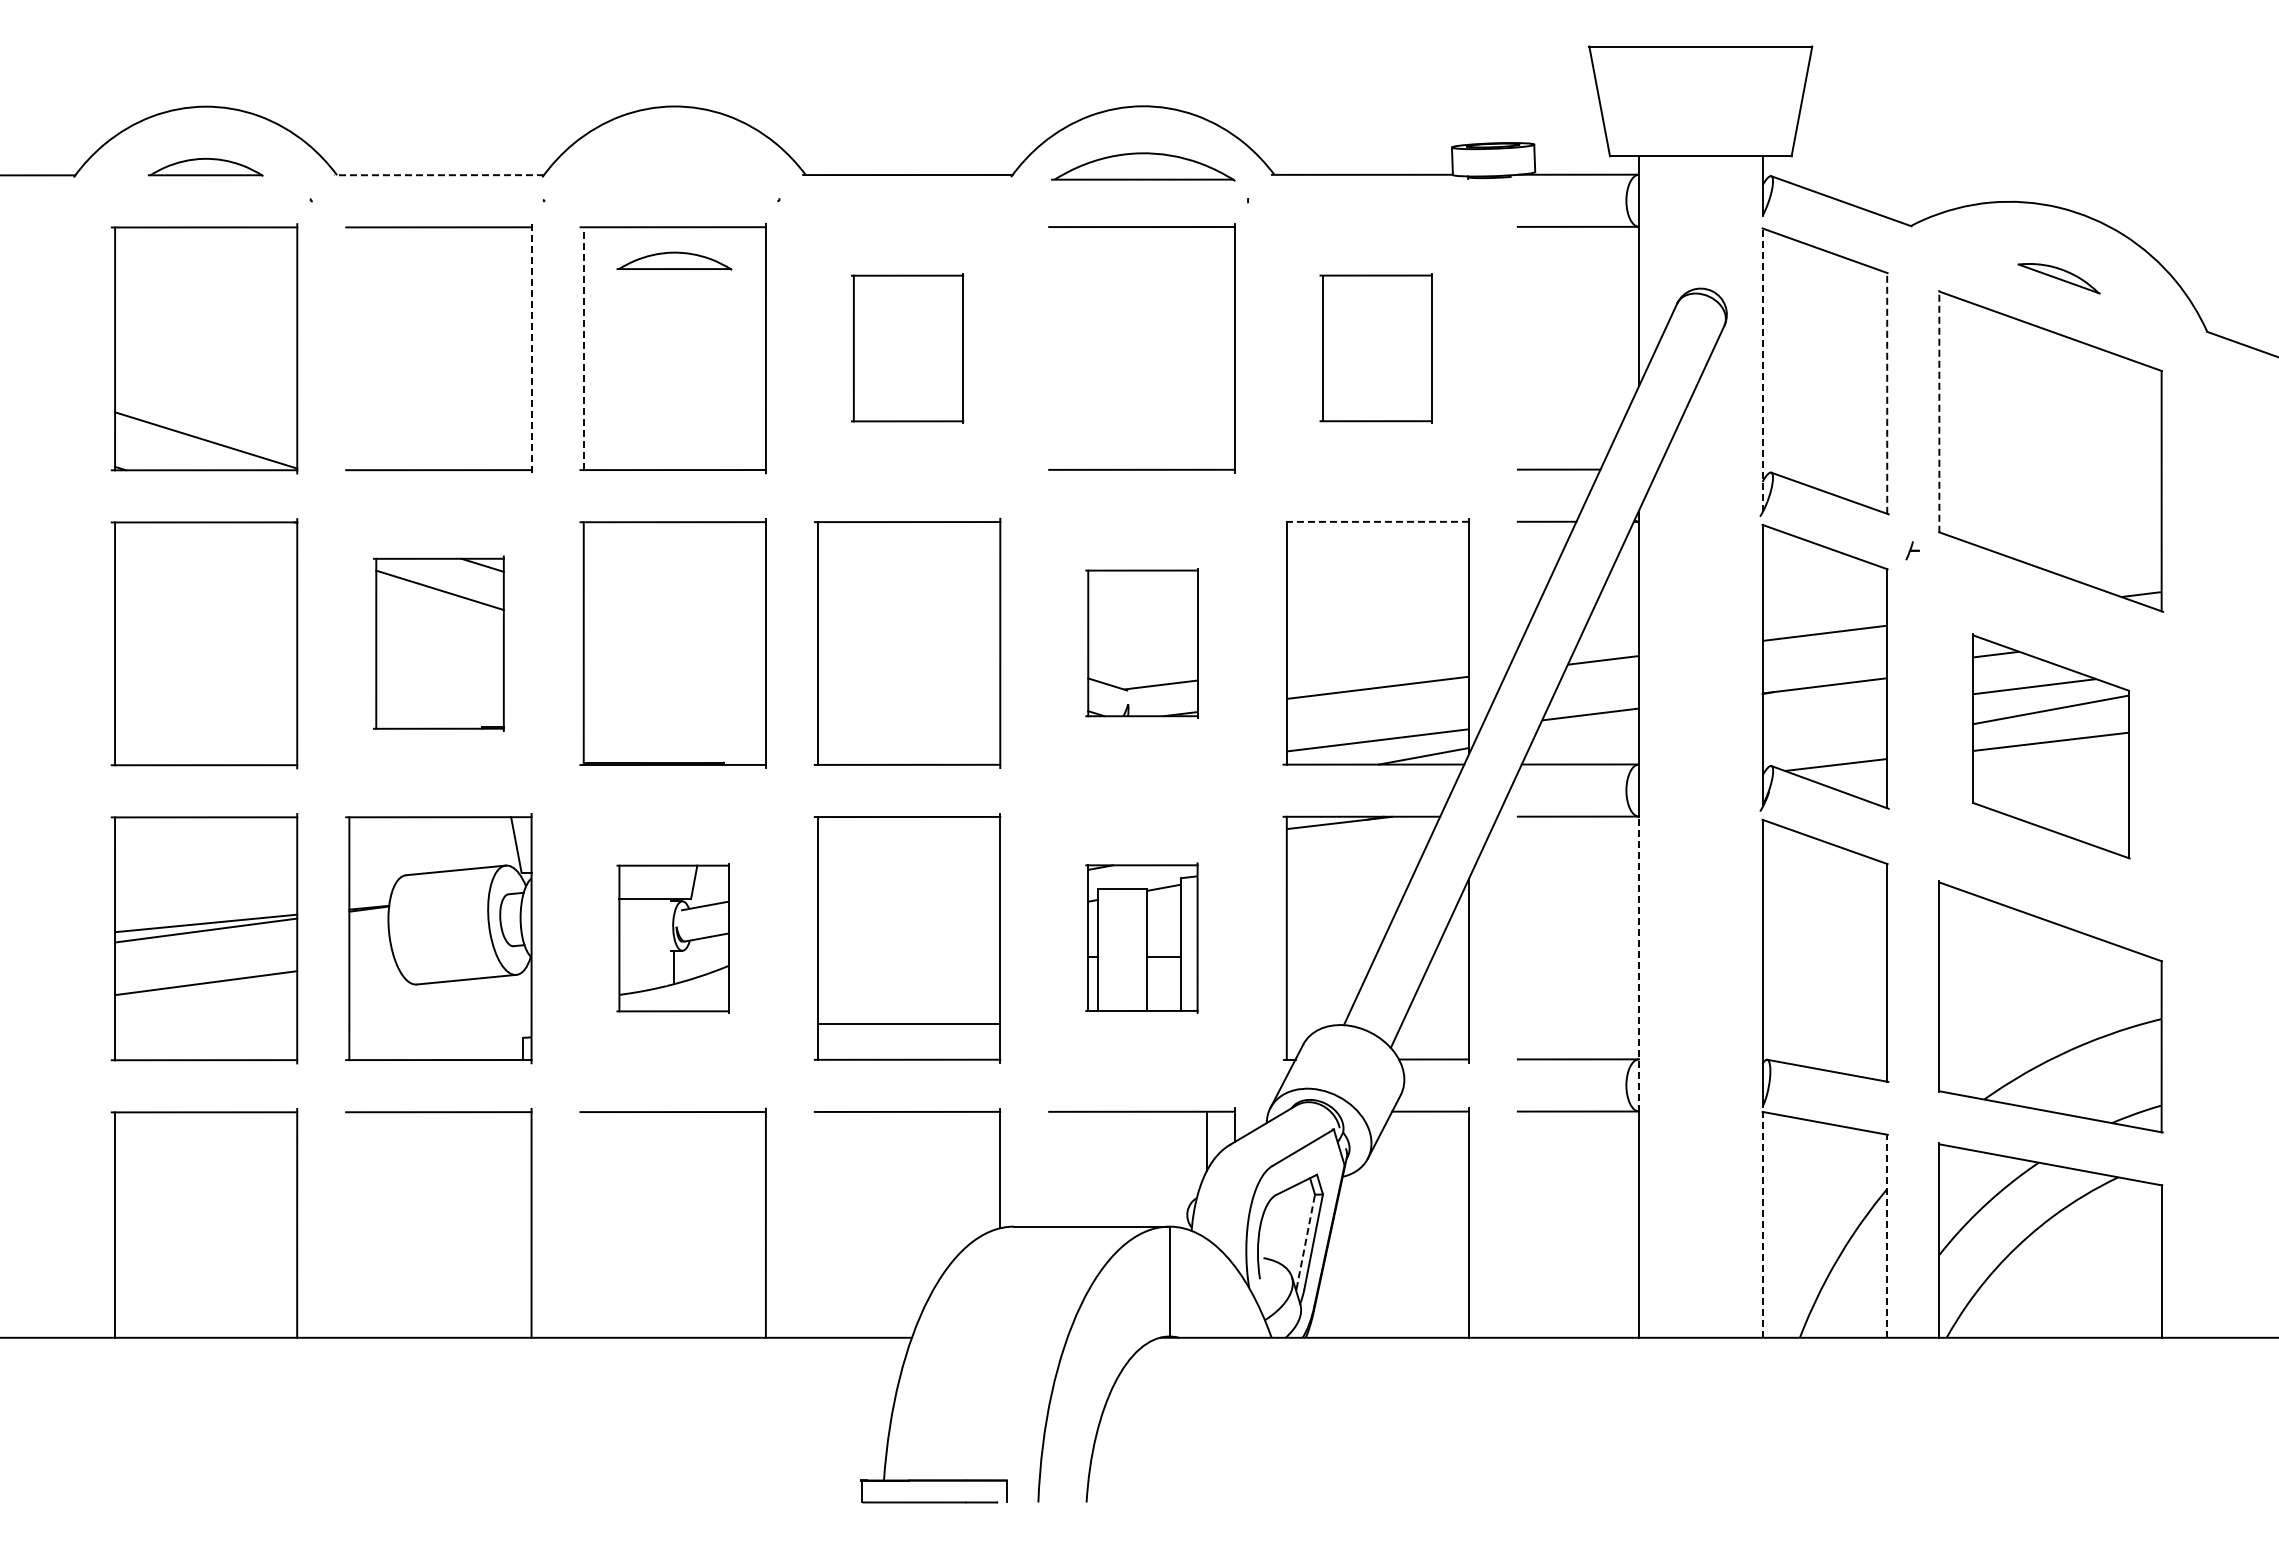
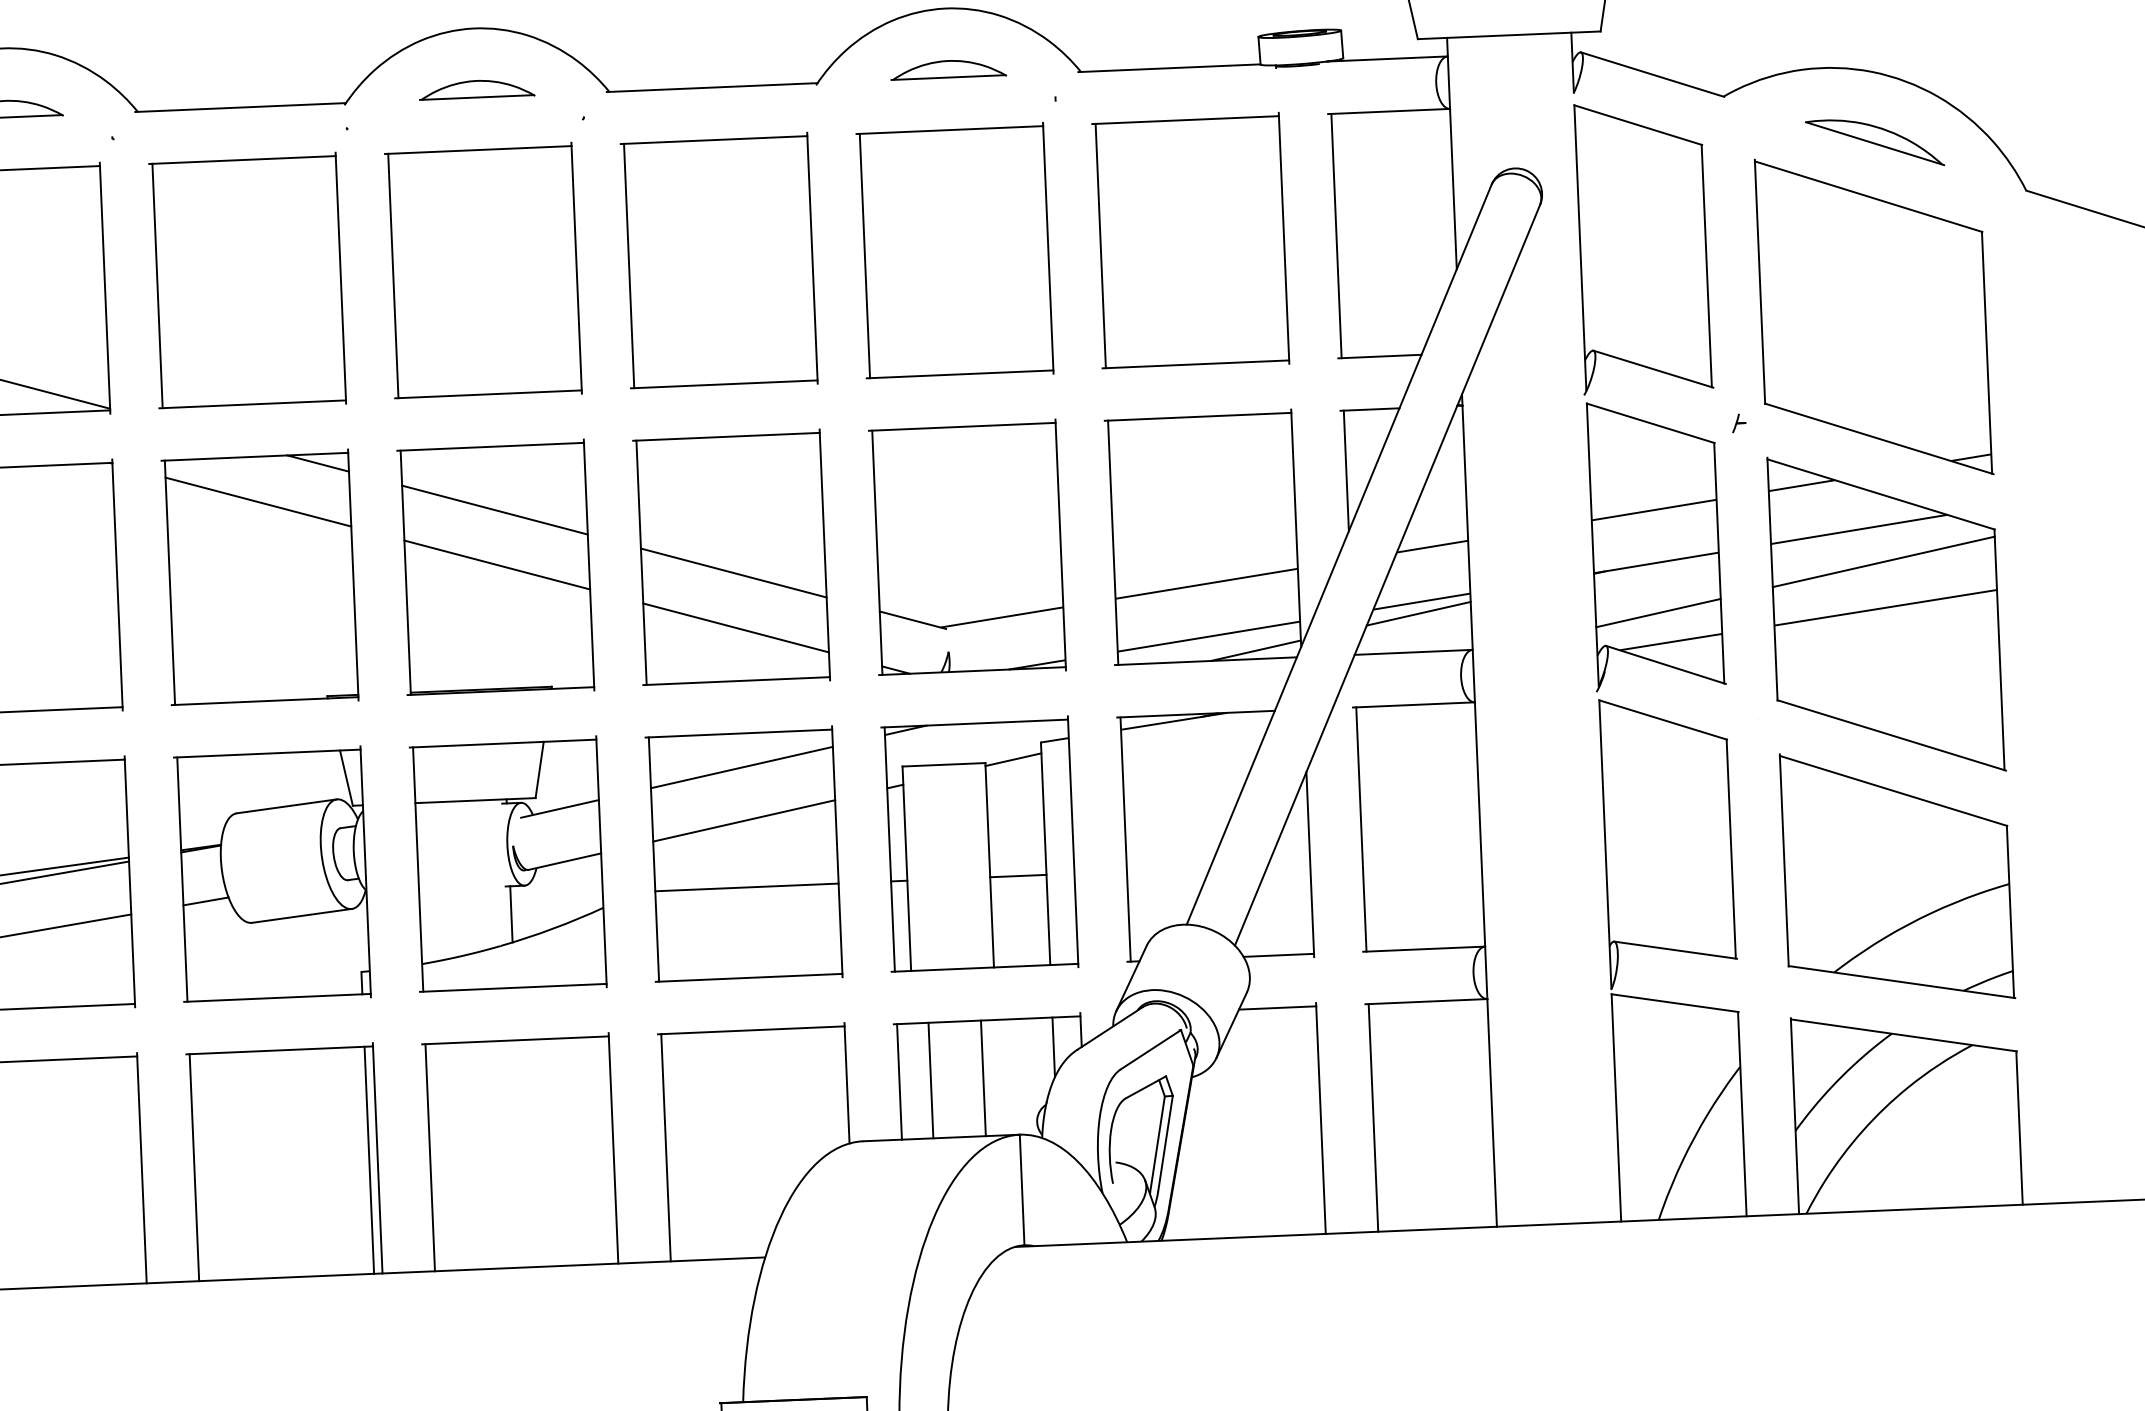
part: (1142, 166) -> (947, 69), size x0.62
line: (439, 175) -> (240, 107), dashed -> solid
part: (674, 260) -> (476, 88), moved
part: (2058, 278) -> (1874, 143), size x1.67
line: (1521, 347) -> (1336, 235), added
line: (349, 348) -> (157, 285), added
line: (531, 348) -> (340, 278), dashed -> solid
line: (583, 348) -> (393, 275), dashed -> solid
part: (907, 348) -> (719, 262), size x1.67
line: (1052, 348) -> (864, 256), added
part: (1375, 348) -> (1189, 242), size x1.67
line: (1762, 370) -> (1580, 248), dashed -> solid
line: (1887, 392) -> (1707, 265), dashed -> solid
line: (1939, 410) -> (1760, 281), dashed -> solid
line: (1376, 521) -> (1198, 416), dashed -> solid
line: (1521, 581) -> (1346, 470), added
line: (674, 585) -> (494, 510), added
line: (674, 639) -> (496, 564), added
part: (438, 643) -> (259, 578), size x1.43
part: (1141, 643) -> (966, 549), size x1.67
line: (909, 657) -> (734, 573), added
line: (909, 711) -> (736, 627), added
line: (1586, 725) -> (1418, 612), added
line: (1824, 735) -> (1658, 612), added
part: (2051, 746) -> (1886, 614), size x1.43
line: (909, 850) -> (742, 767), added
line: (909, 903) -> (744, 820), added
part: (1141, 937) -> (979, 844), size x1.67
line: (1521, 937) -> (1361, 828), added
part: (672, 938) -> (507, 865), size x1.67
line: (371, 961) -> (205, 901), added
line: (1639, 963) -> (1481, 850), dashed -> solid
line: (909, 1023) -> (747, 886), moved
line: (1052, 1168) -> (899, 1081), added
line: (1083, 1168) -> (930, 1079), added
line: (1135, 1168) -> (983, 1077), added
line: (349, 1224) -> (194, 1167), added
line: (523, 1224) -> (369, 1159), added
line: (583, 1224) -> (430, 1157), added
line: (818, 1224) -> (666, 1147), added
line: (1521, 1224) -> (1373, 1117), added
line: (1762, 1224) -> (1616, 1107), dashed -> solid
line: (1887, 1236) -> (1742, 1114), dashed -> solid
line: (1305, 1241) -> (1157, 1143), dashed -> solid

